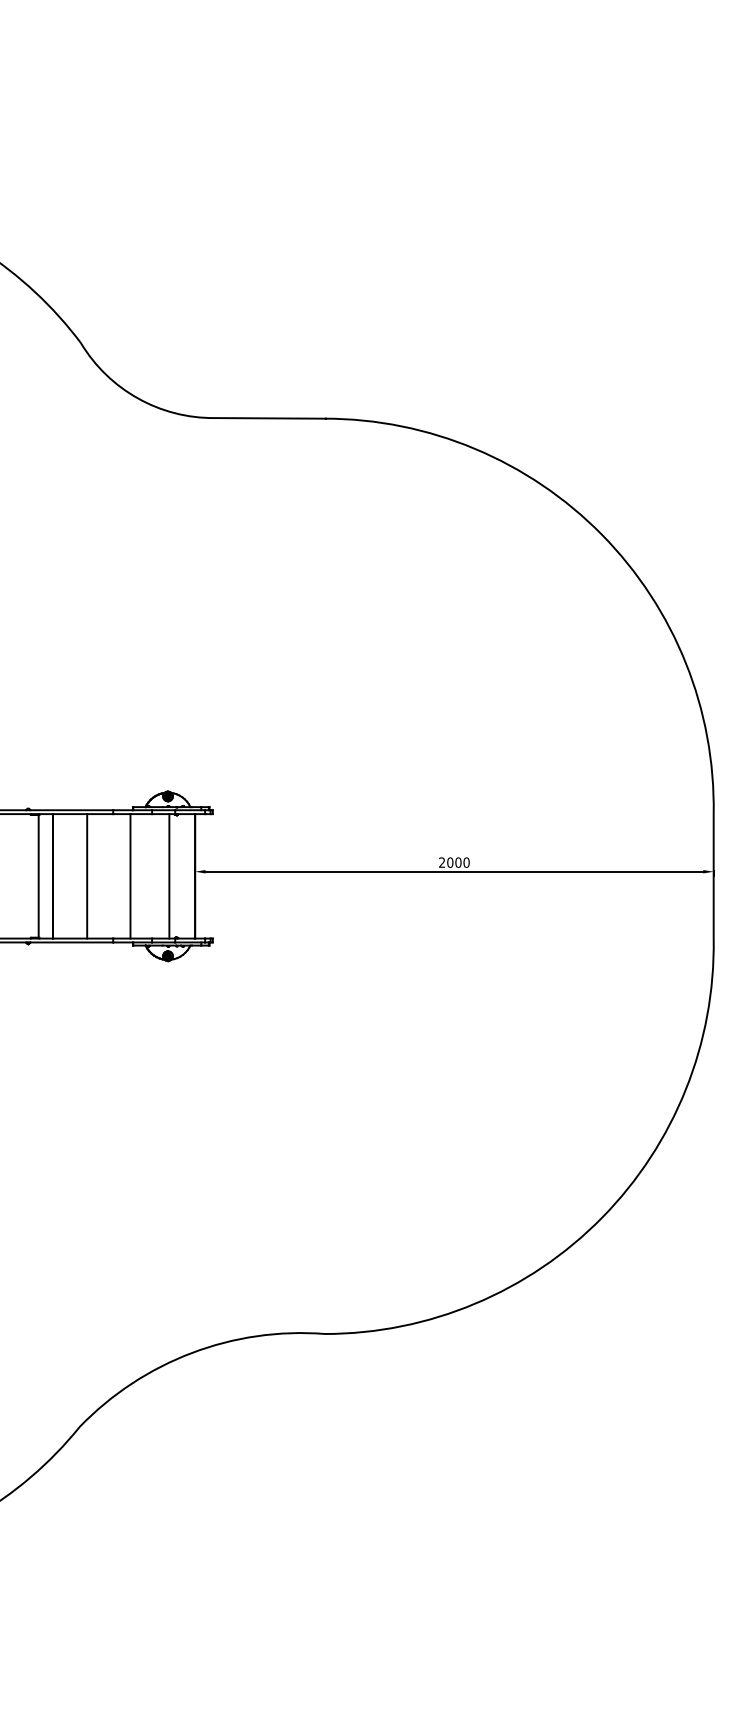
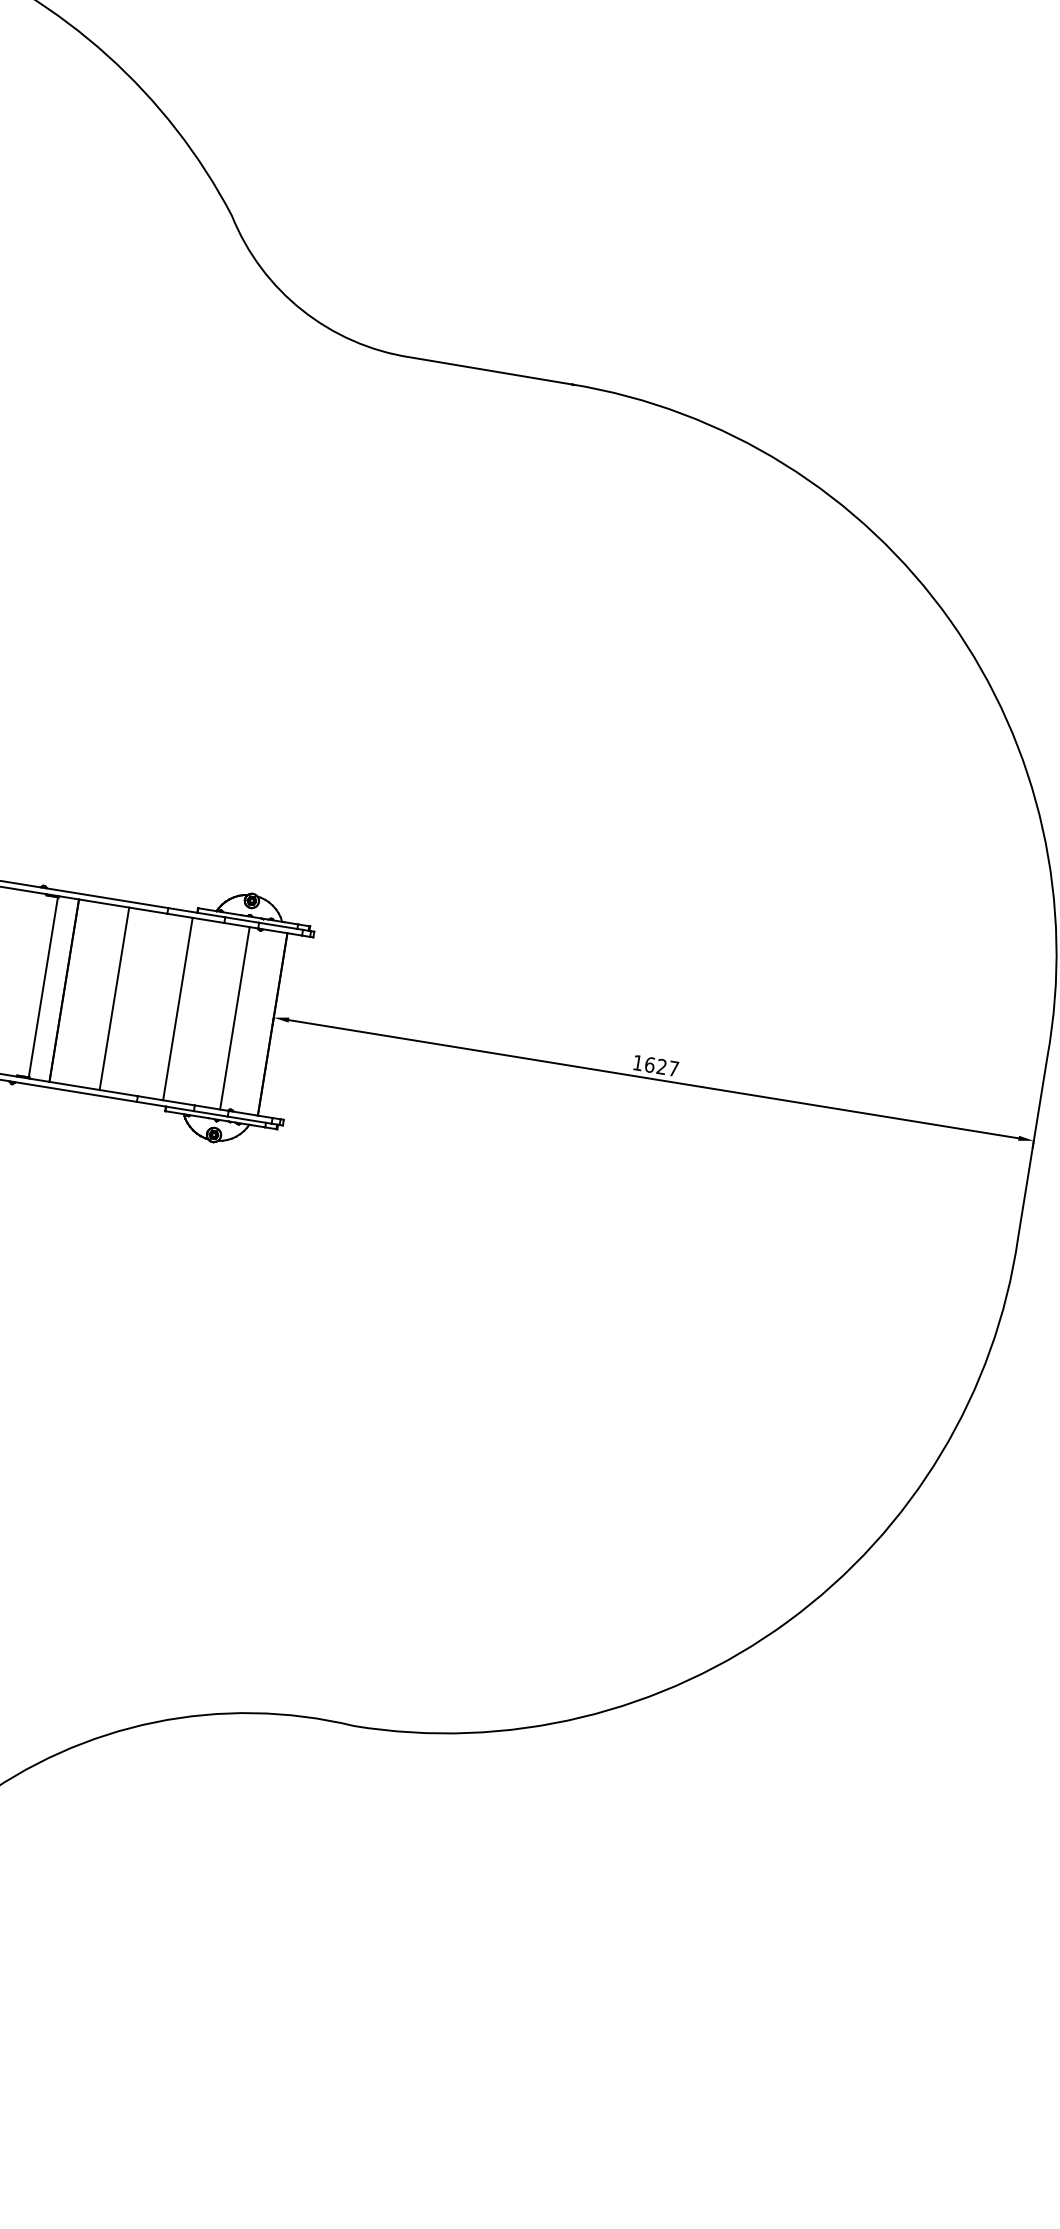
text: (454, 862) -> (656, 1065), 2000 -> 1627

